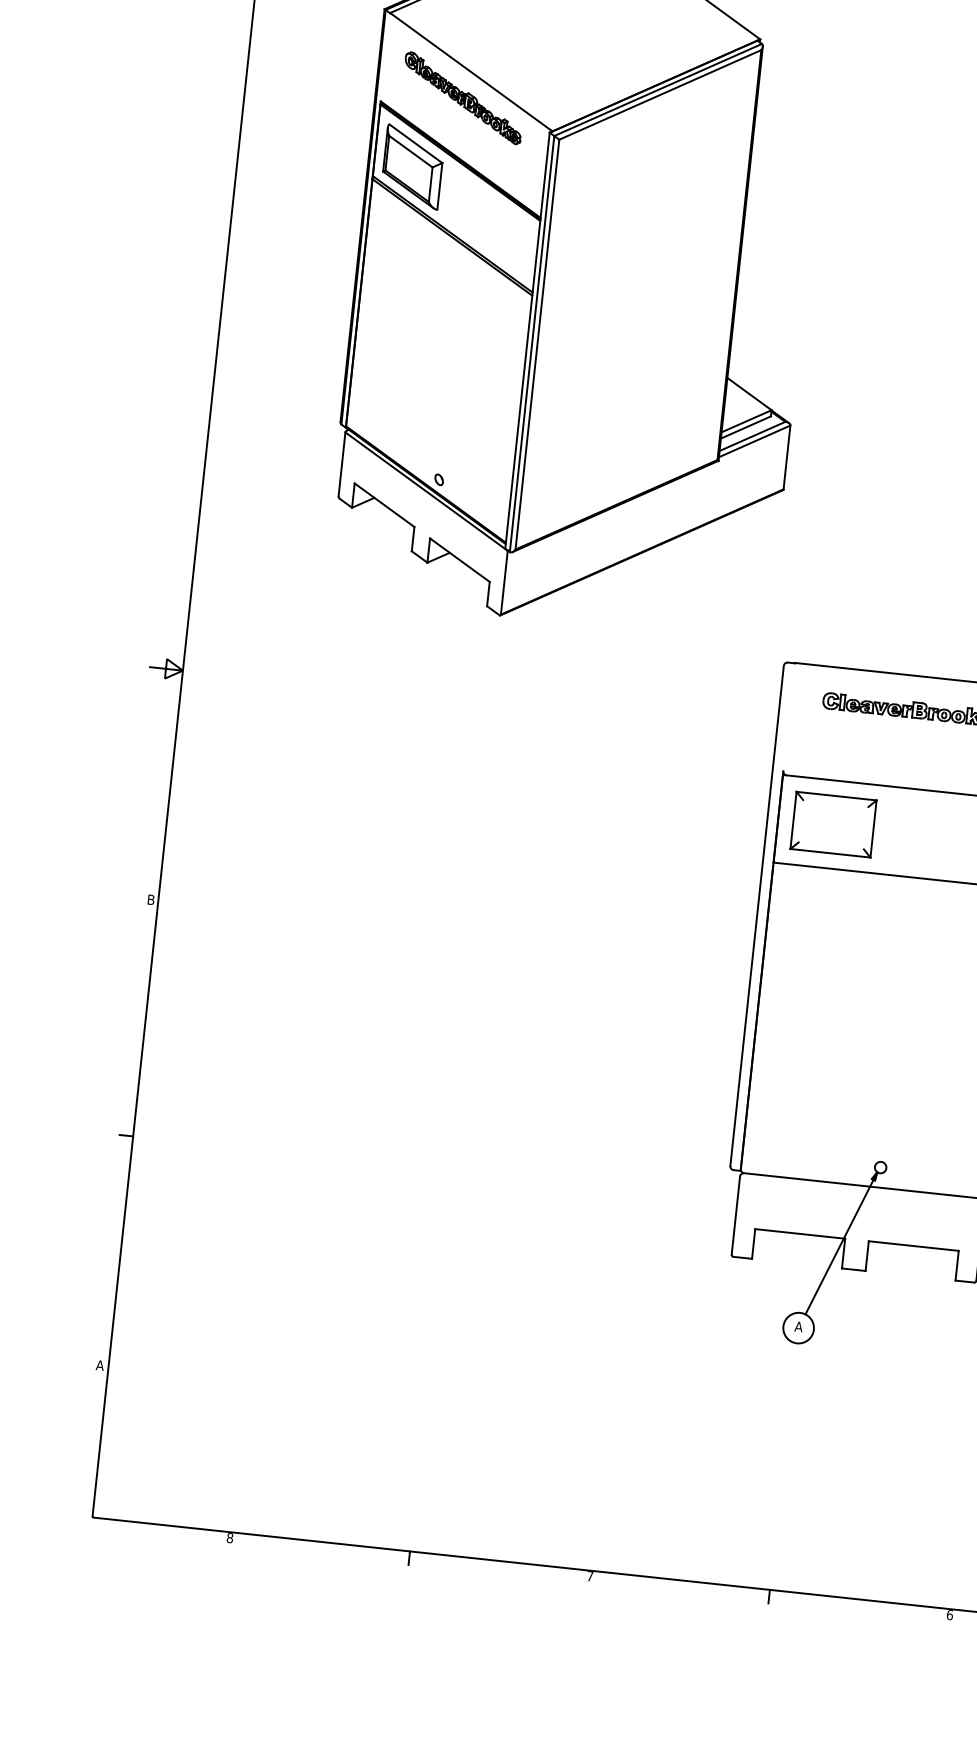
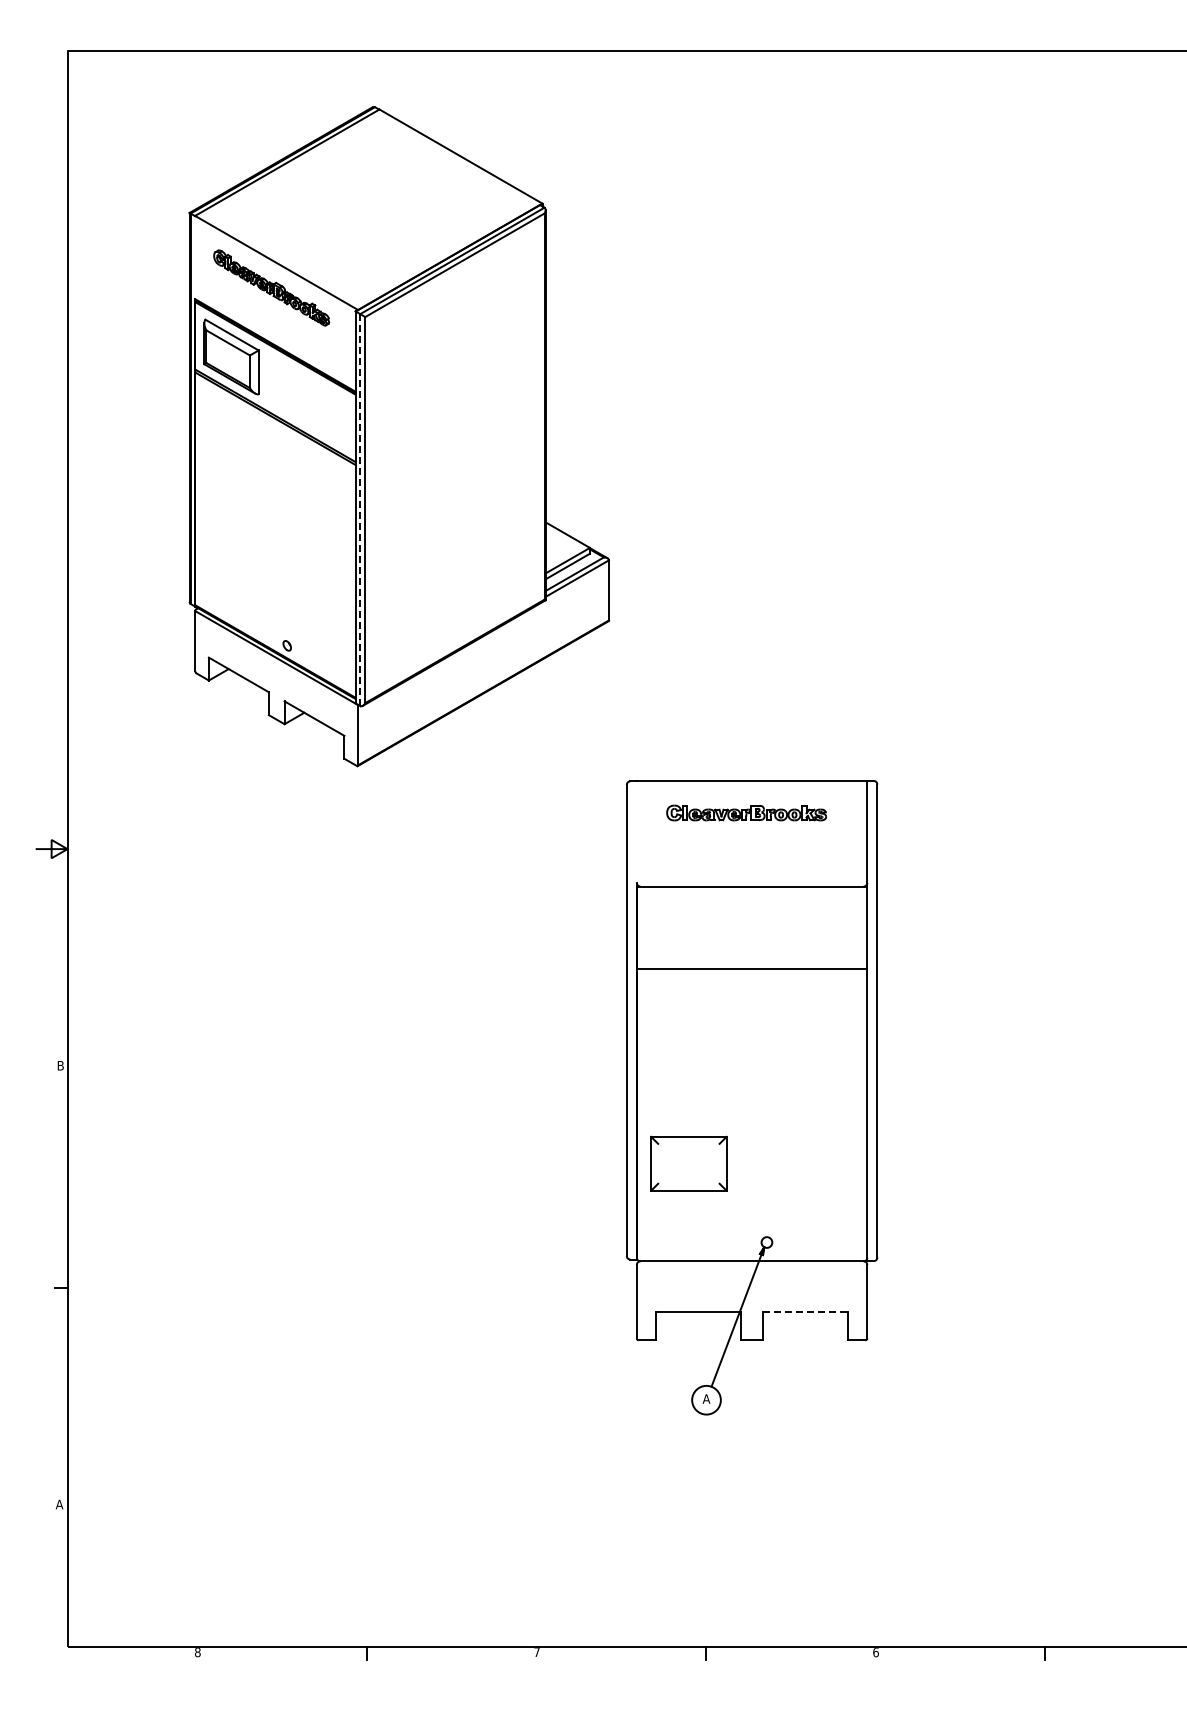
line: (532, 344) -> (360, 510), solid -> dashed
part: (833, 824) -> (688, 1163), moved
line: (914, 1246) -> (806, 1312), solid -> dashed

